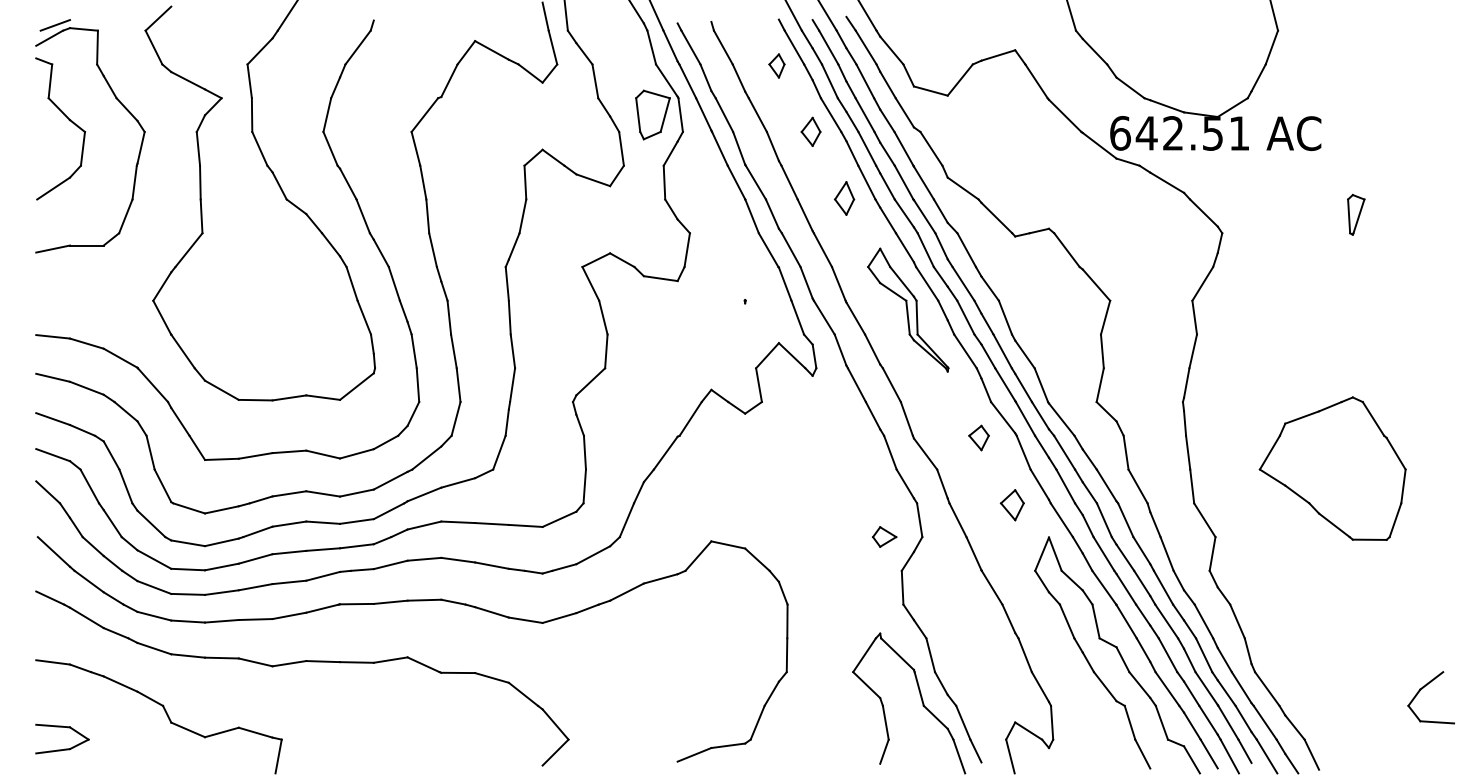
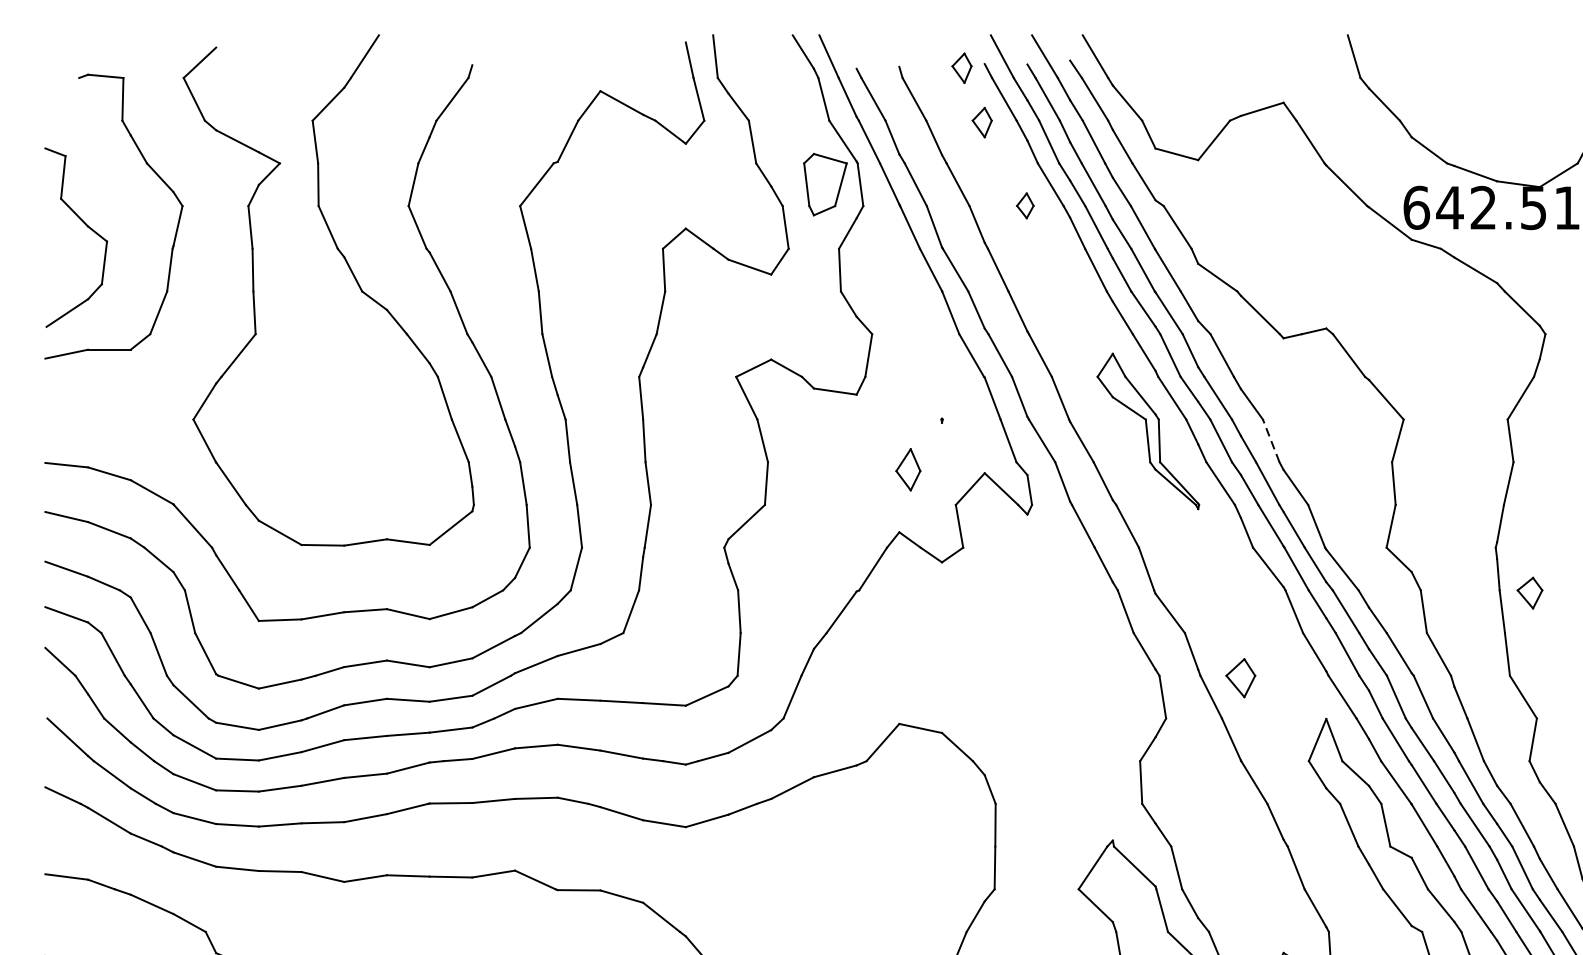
part: (760, 22) -> (961, 67), added
line: (55, 25) -> (69, 71), removed
line: (49, 37) -> (62, 86), removed
part: (68, 120) -> (86, 226), moved
part: (810, 131) -> (1024, 205), size x0.7
part: (844, 198) -> (908, 469), moved
line: (1005, 317) -> (1271, 440), solid -> dashed
part: (978, 437) -> (1529, 592), moved
part: (1011, 505) -> (1239, 678), moved
part: (884, 536) -> (1118, 717), removed

